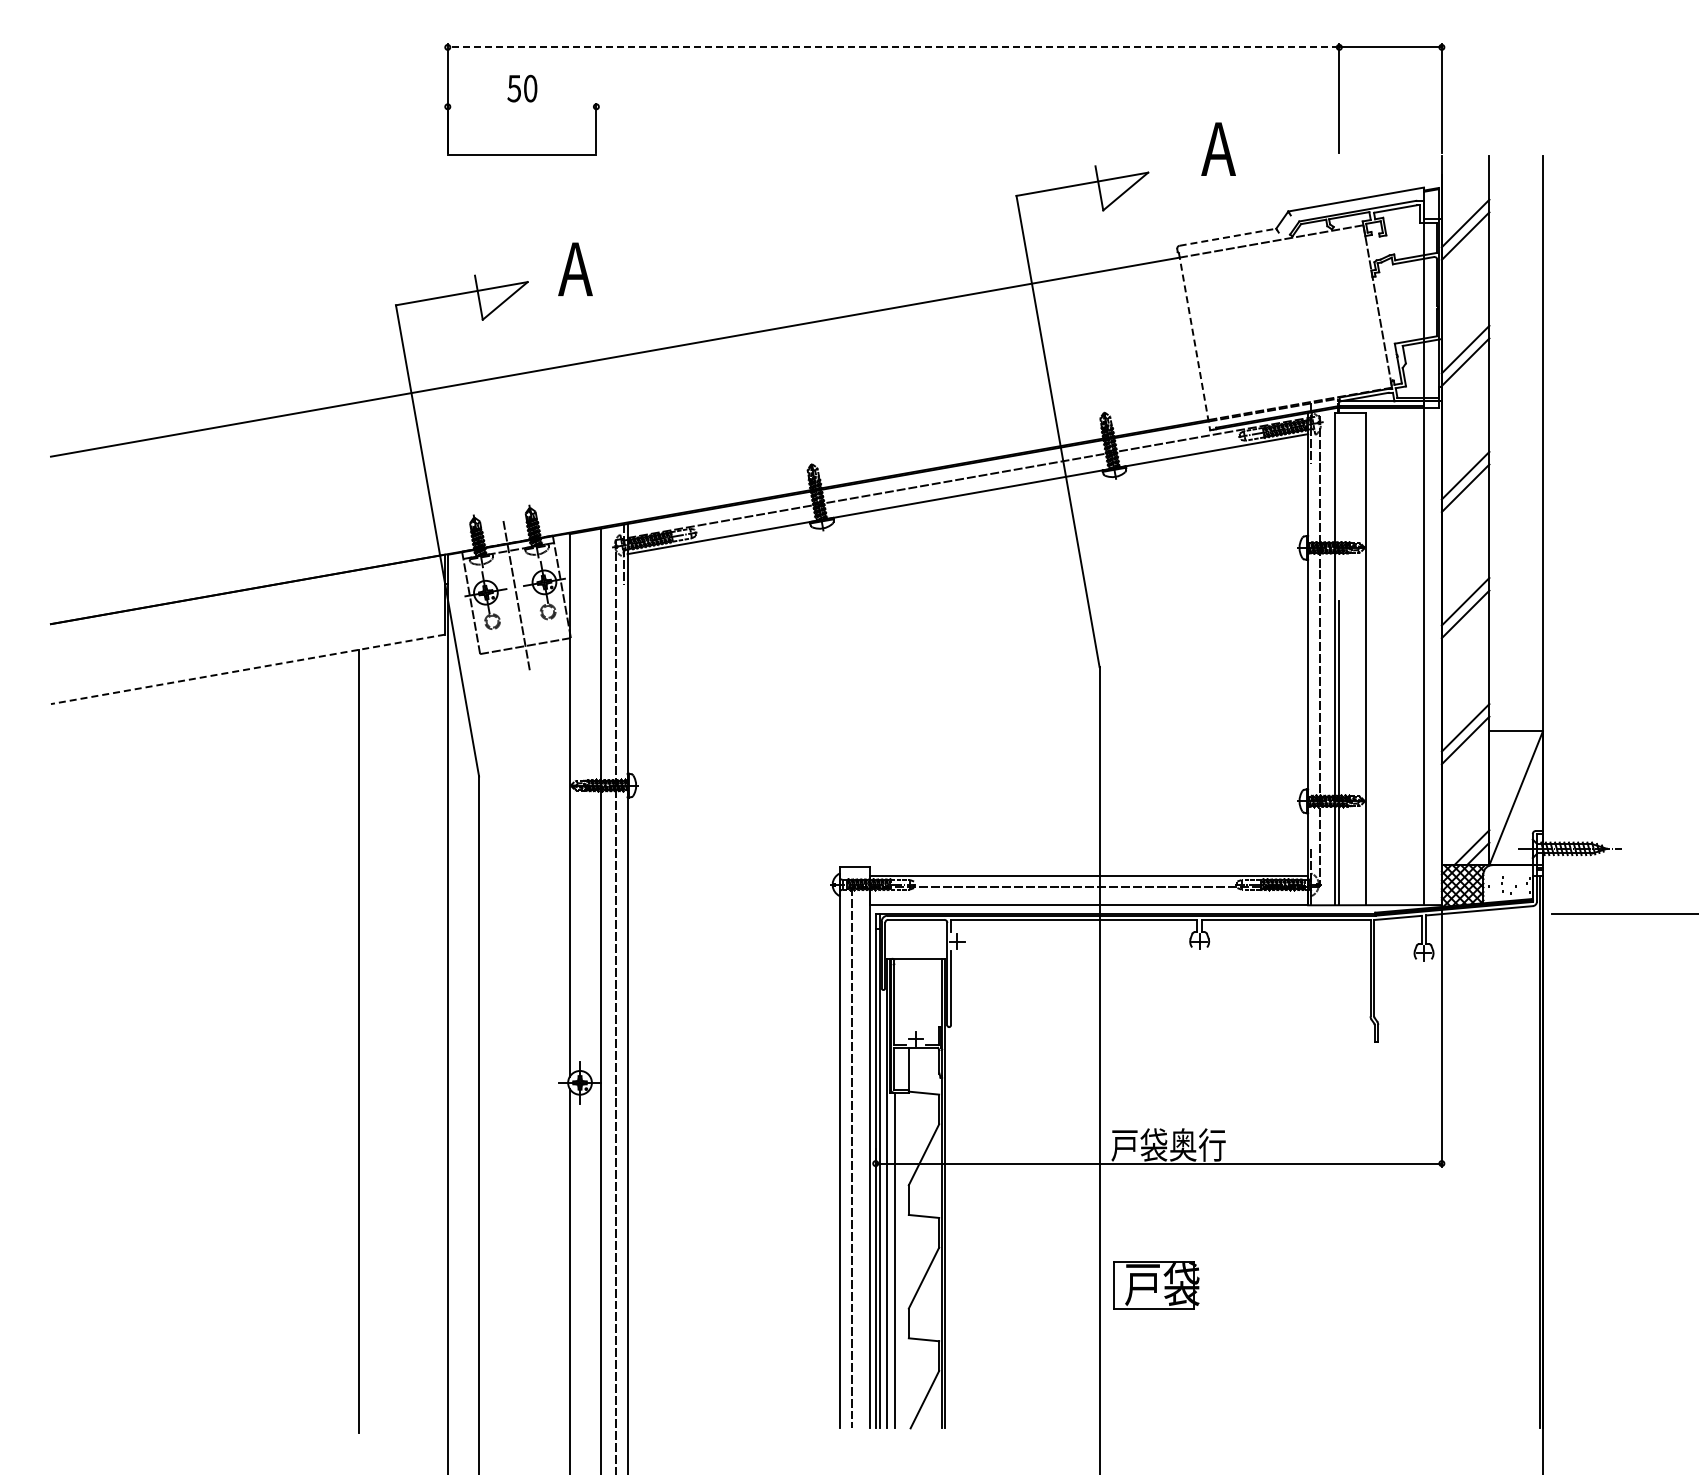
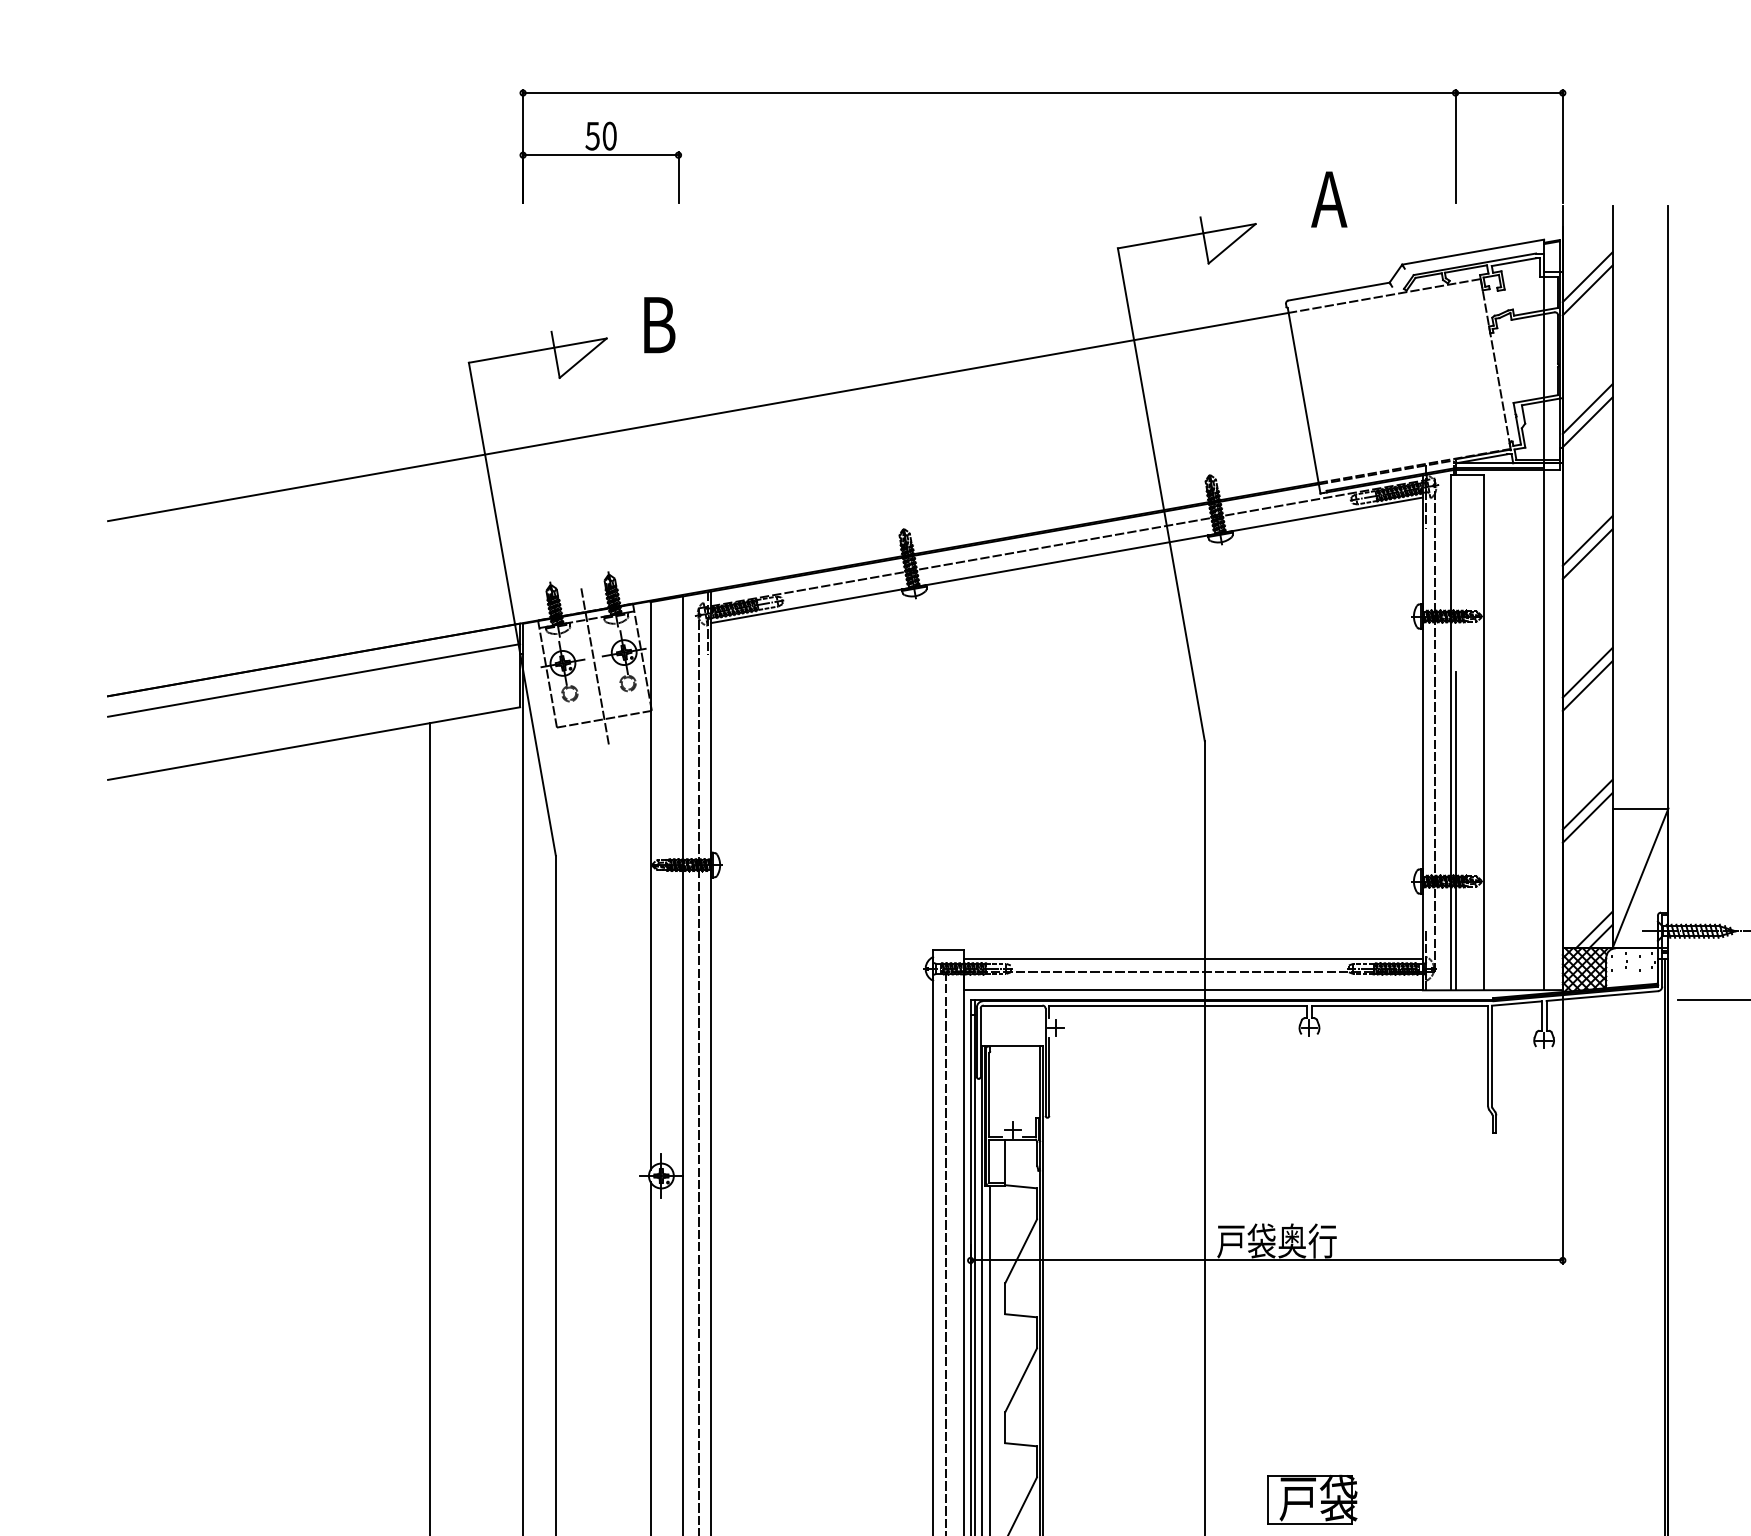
line: (893, 47) -> (989, 93), dashed -> solid
line: (521, 154) -> (600, 154), moved
line: (1228, 237) -> (1339, 291), dashed -> solid
text: (575, 269) -> (656, 325), A -> B
line: (1194, 342) -> (1304, 401), dashed -> solid
line: (247, 608) -> (313, 679), added
line: (247, 669) -> (313, 743), dashed -> solid
part: (1156, 1285) -> (1312, 1499), moved

